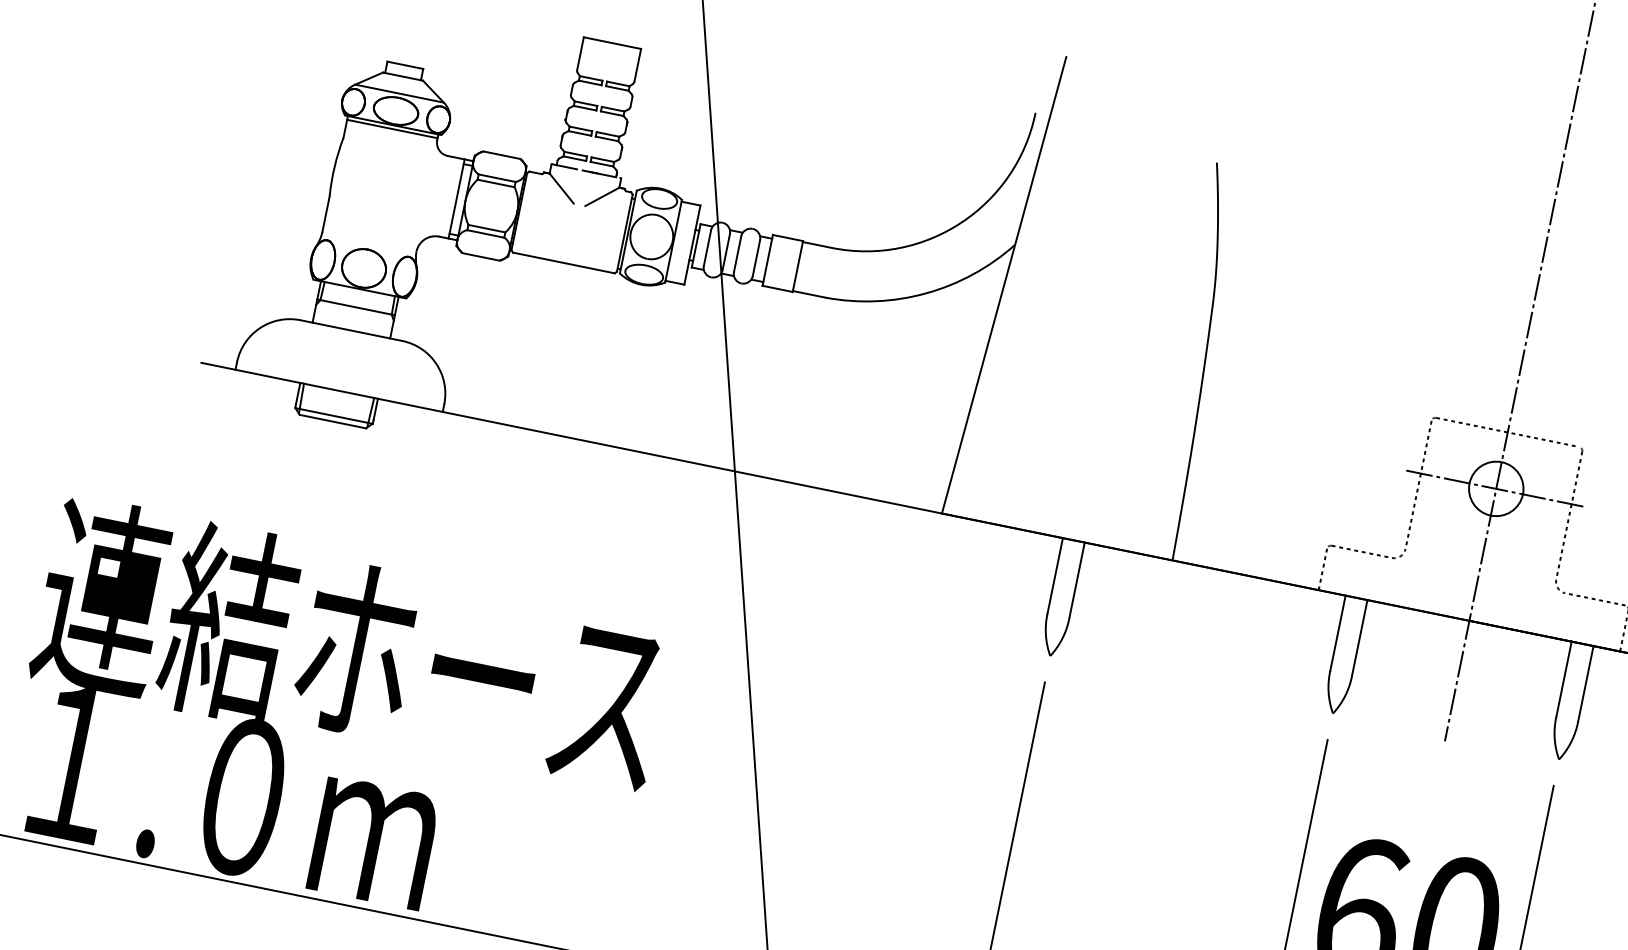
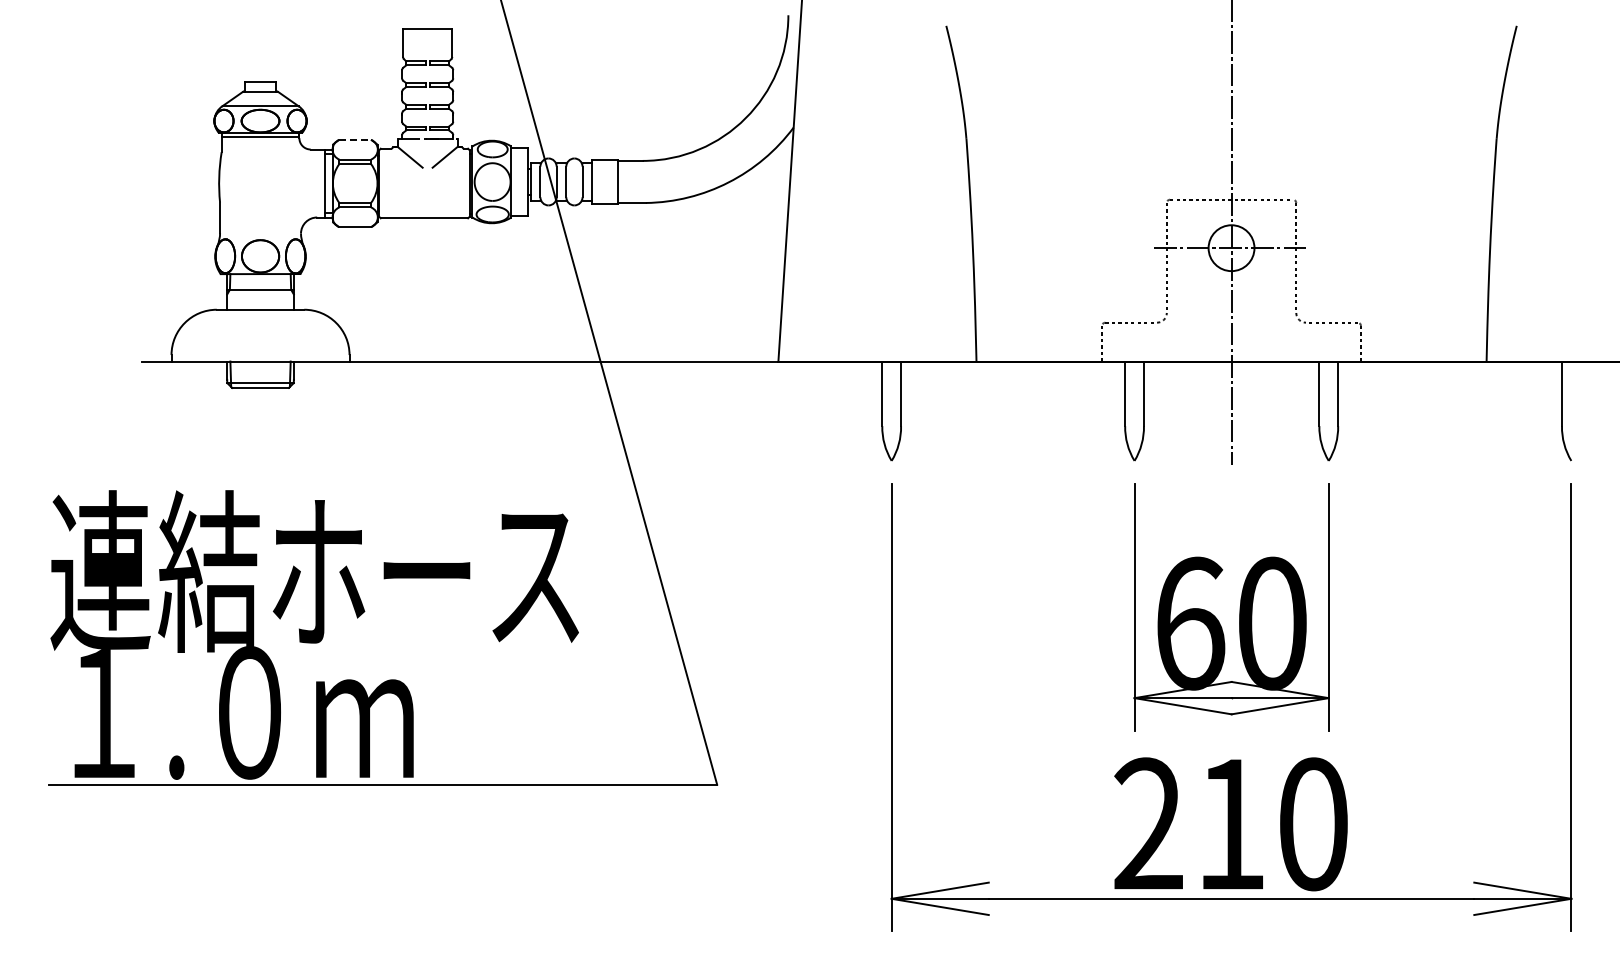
line: (502, 154) -> (355, 139), solid -> dashed

